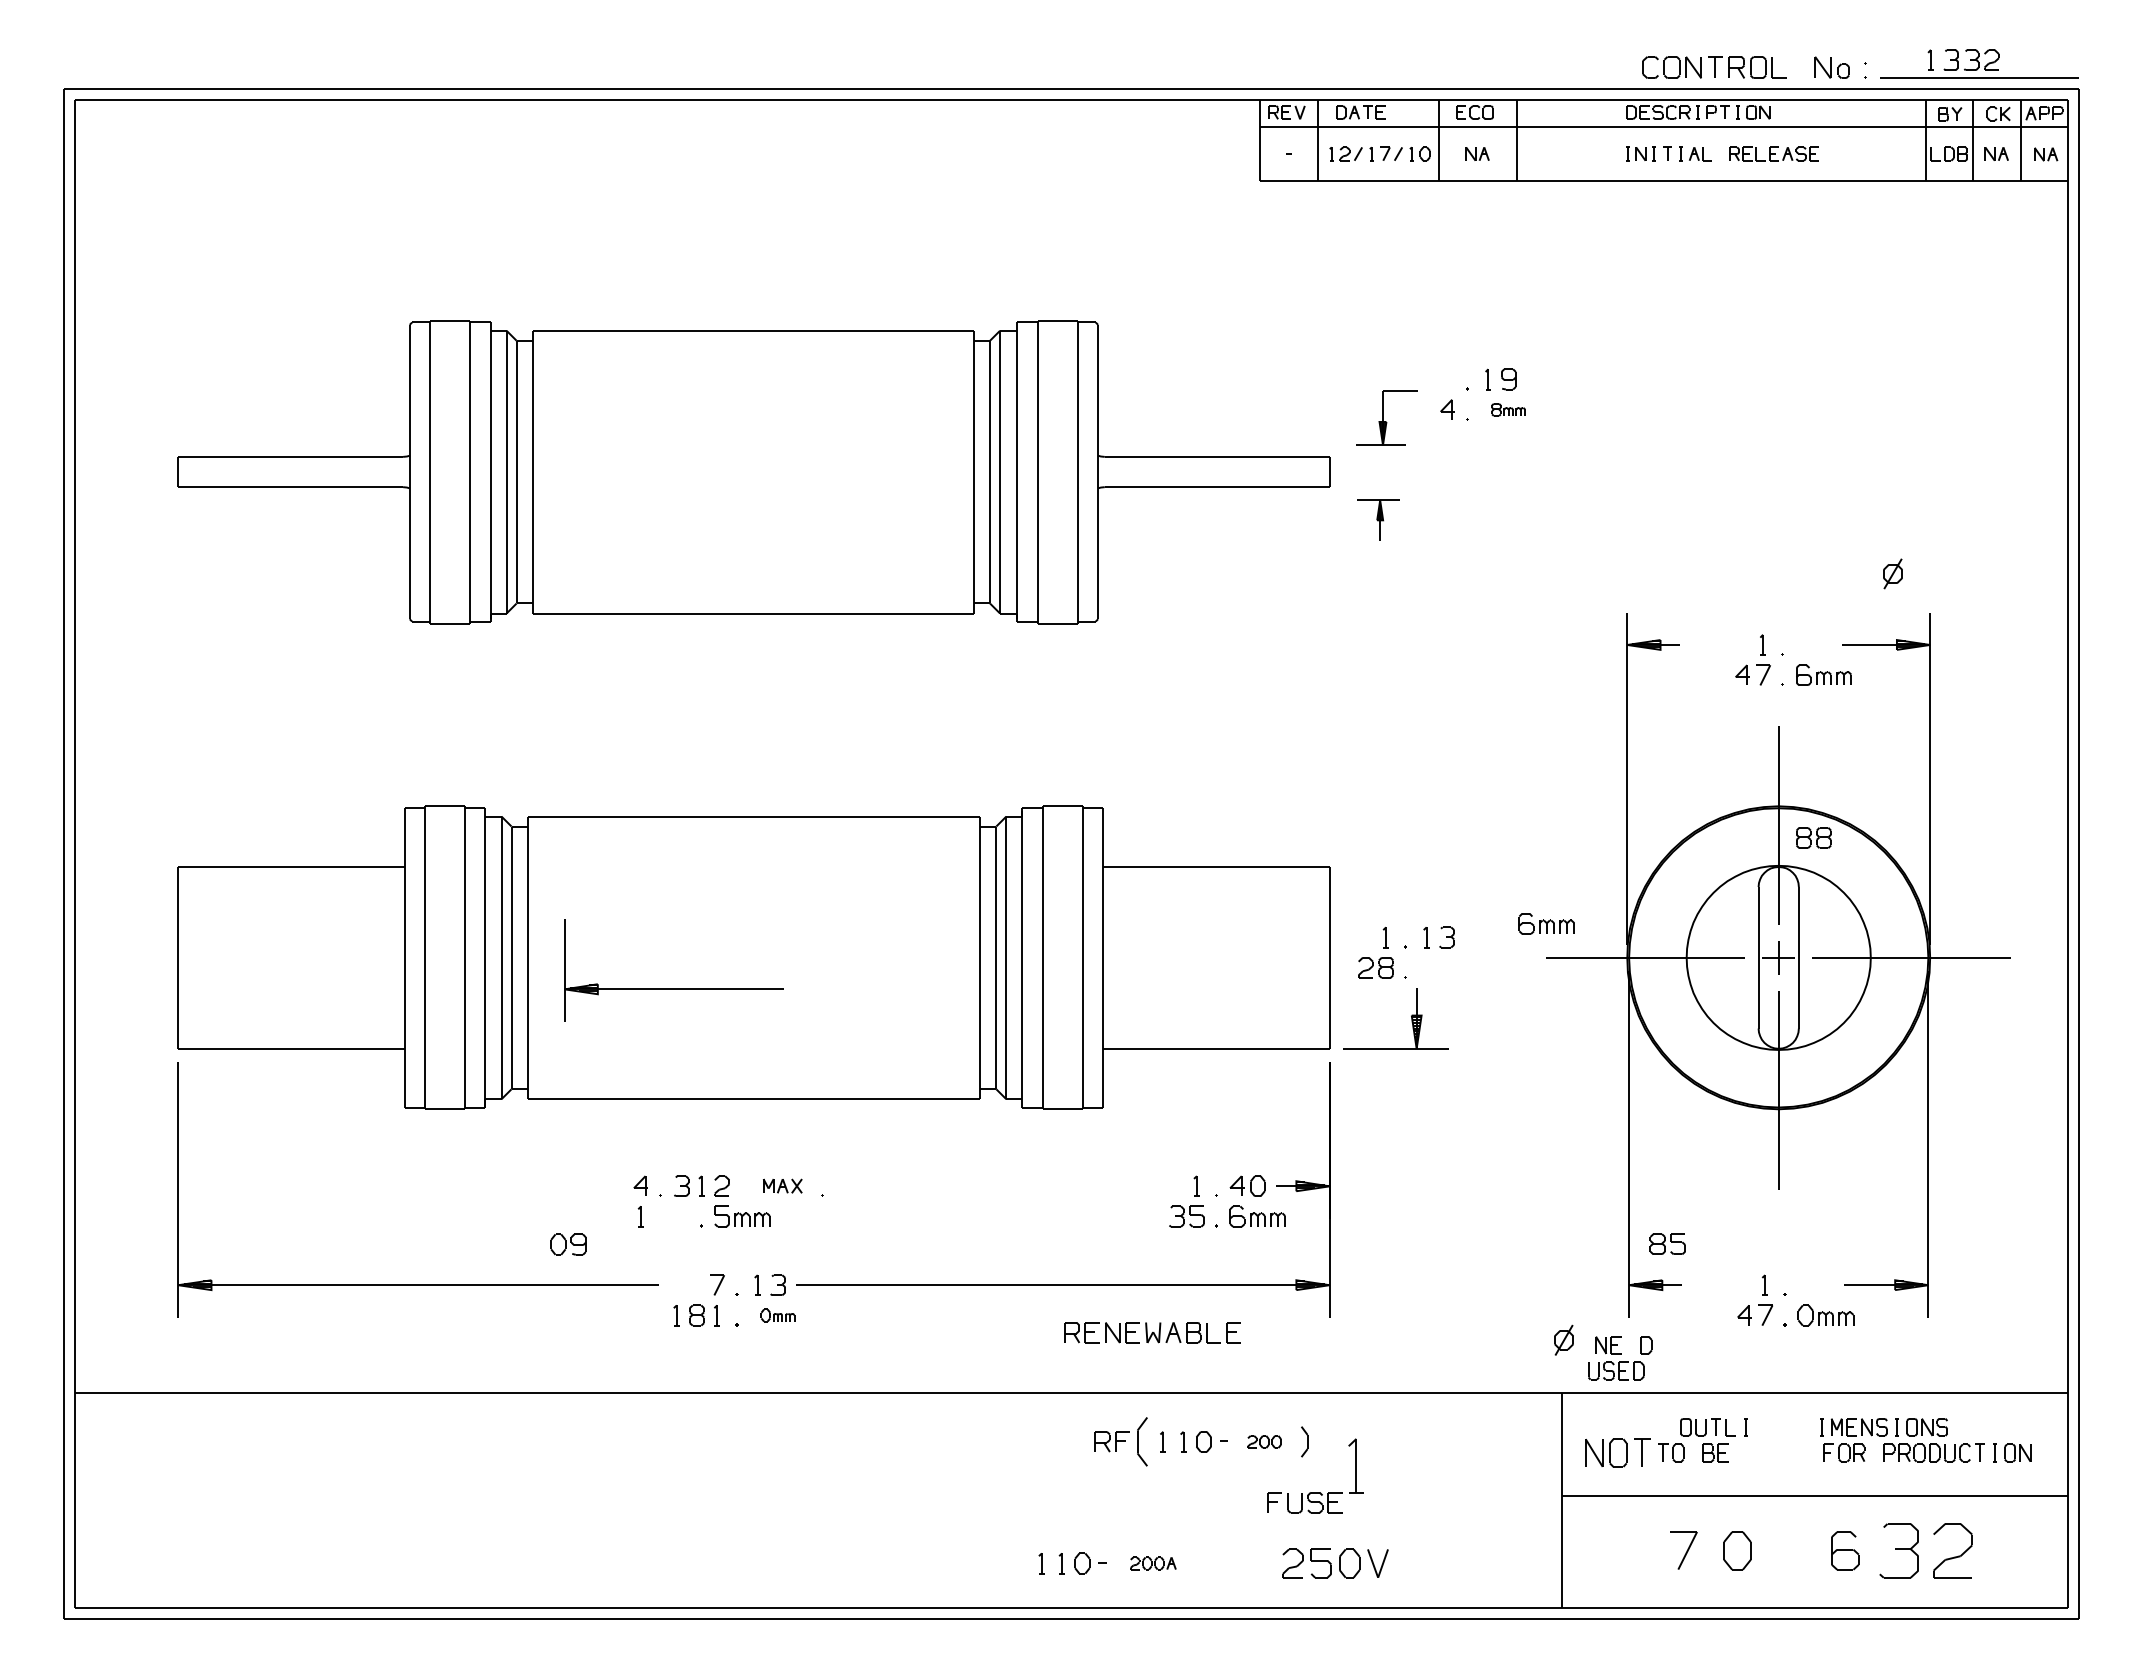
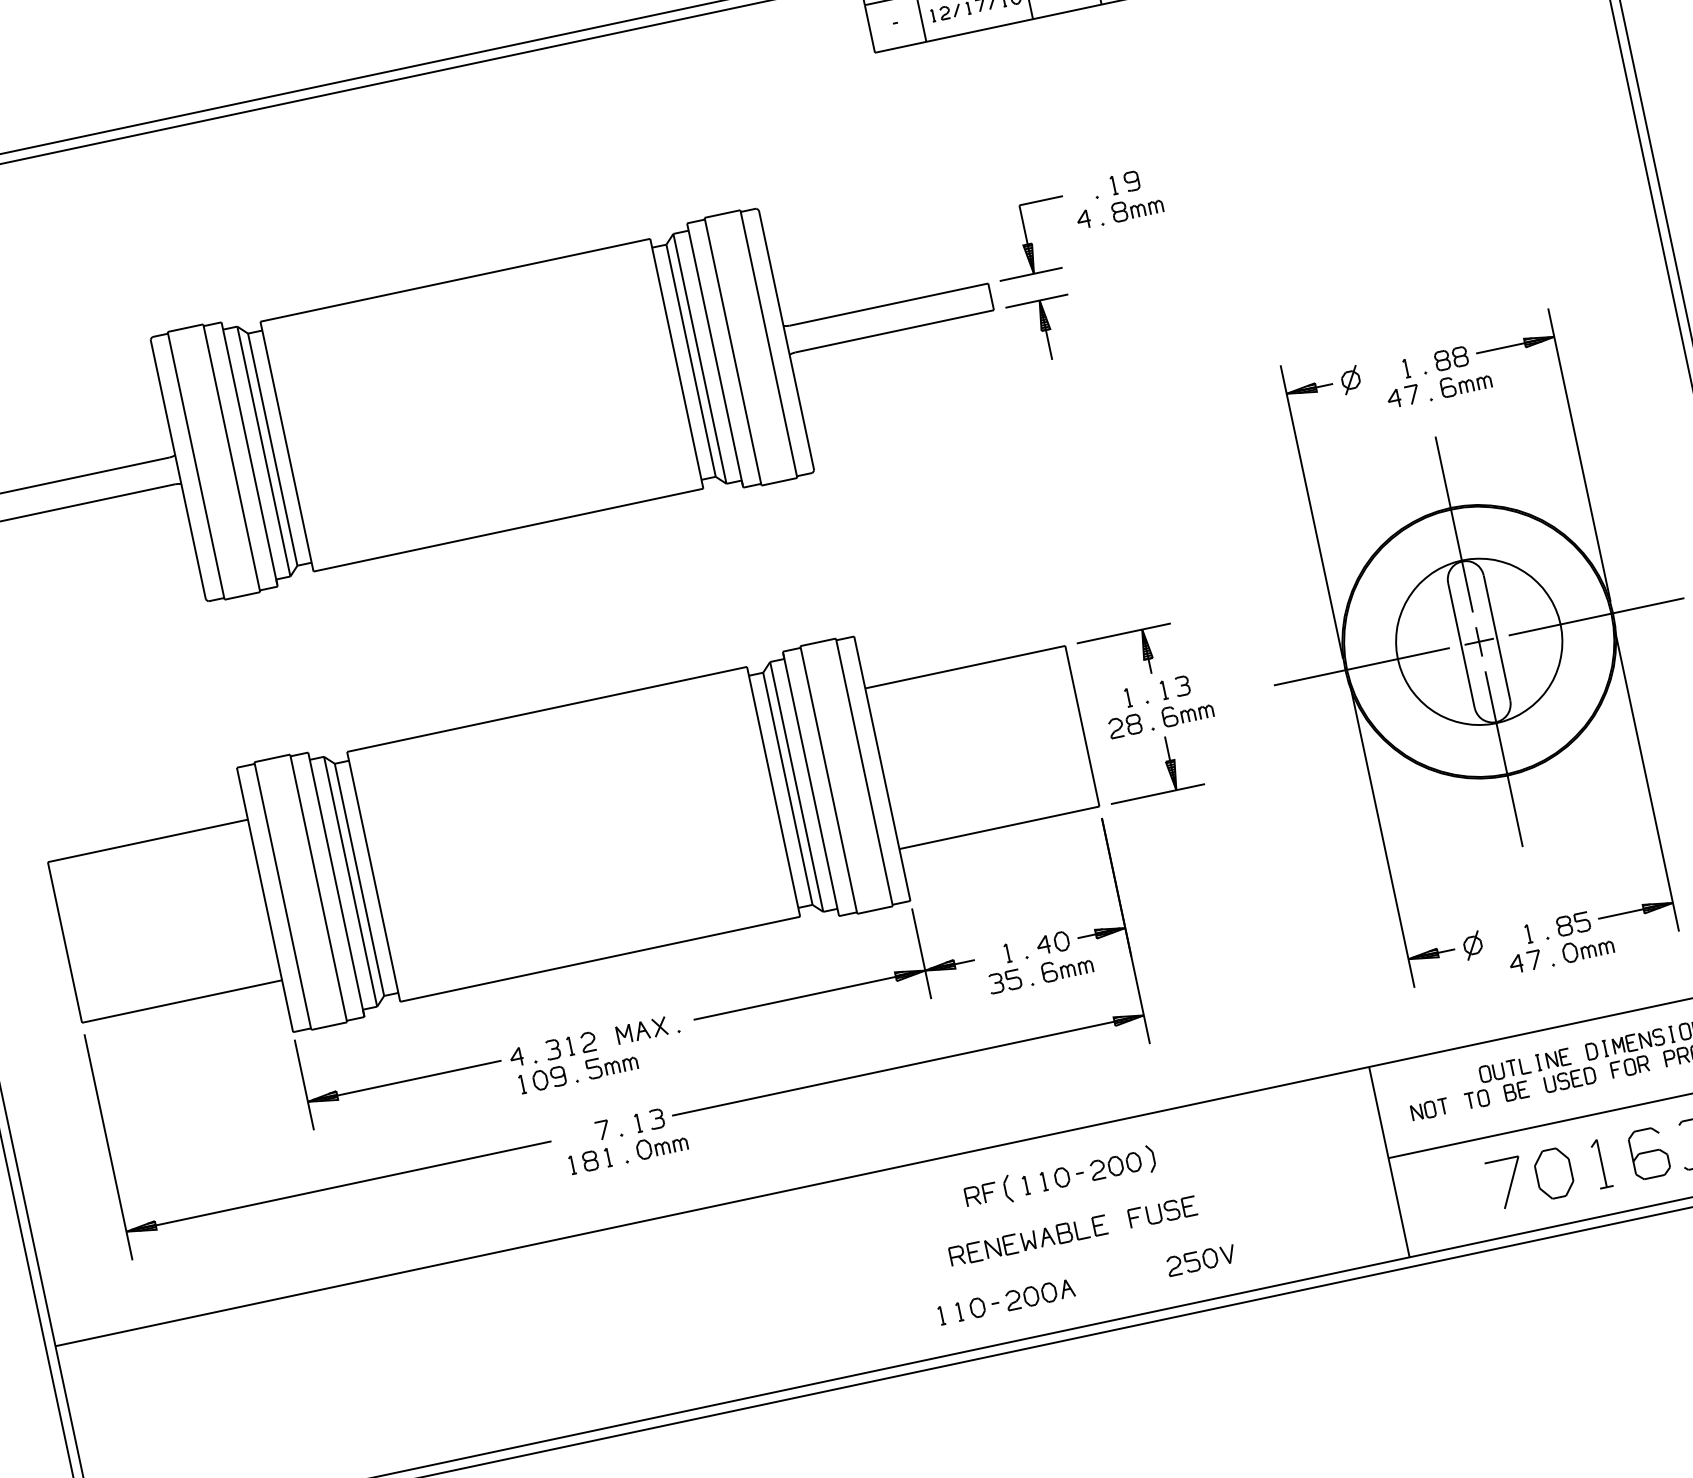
part: (1508, 409) -> (1137, 208), size x1.67
part: (1386, 417) -> (1031, 238), size x1.43
part: (1378, 519) -> (1043, 329), size x1.67
part: (1892, 573) -> (1350, 379), moved
part: (1813, 837) -> (1451, 358), moved
part: (1411, 893) -> (1142, 653), added
part: (1546, 923) -> (1187, 712), moved
part: (673, 988) -> (403, 1080), moved
part: (782, 1185) -> (641, 1030), size x1.43
part: (999, 1185) -> (833, 989), added
part: (1667, 1243) -> (1573, 923), moved
part: (568, 1244) -> (549, 1078), moved
part: (777, 1315) -> (661, 1145), size x1.67
part: (1152, 1332) -> (1028, 1240), moved
part: (1563, 1339) -> (1472, 944), moved
part: (1620, 1358) -> (1571, 1067), moved
part: (1142, 1441) -> (1007, 1188), size x0.62
part: (1264, 1441) -> (1115, 1165), size x1.67
part: (1617, 1452) -> (1429, 1109), size x0.62
part: (1355, 1465) -> (1600, 1163), moved
part: (1683, 1550) -> (1506, 1183), size x1.43
part: (1737, 1550) -> (1554, 1173), size x1.43
part: (1845, 1550) -> (1649, 1152), size x1.43
part: (1153, 1563) -> (1040, 1294), size x1.67
part: (1335, 1563) -> (1201, 1260), size x0.71

